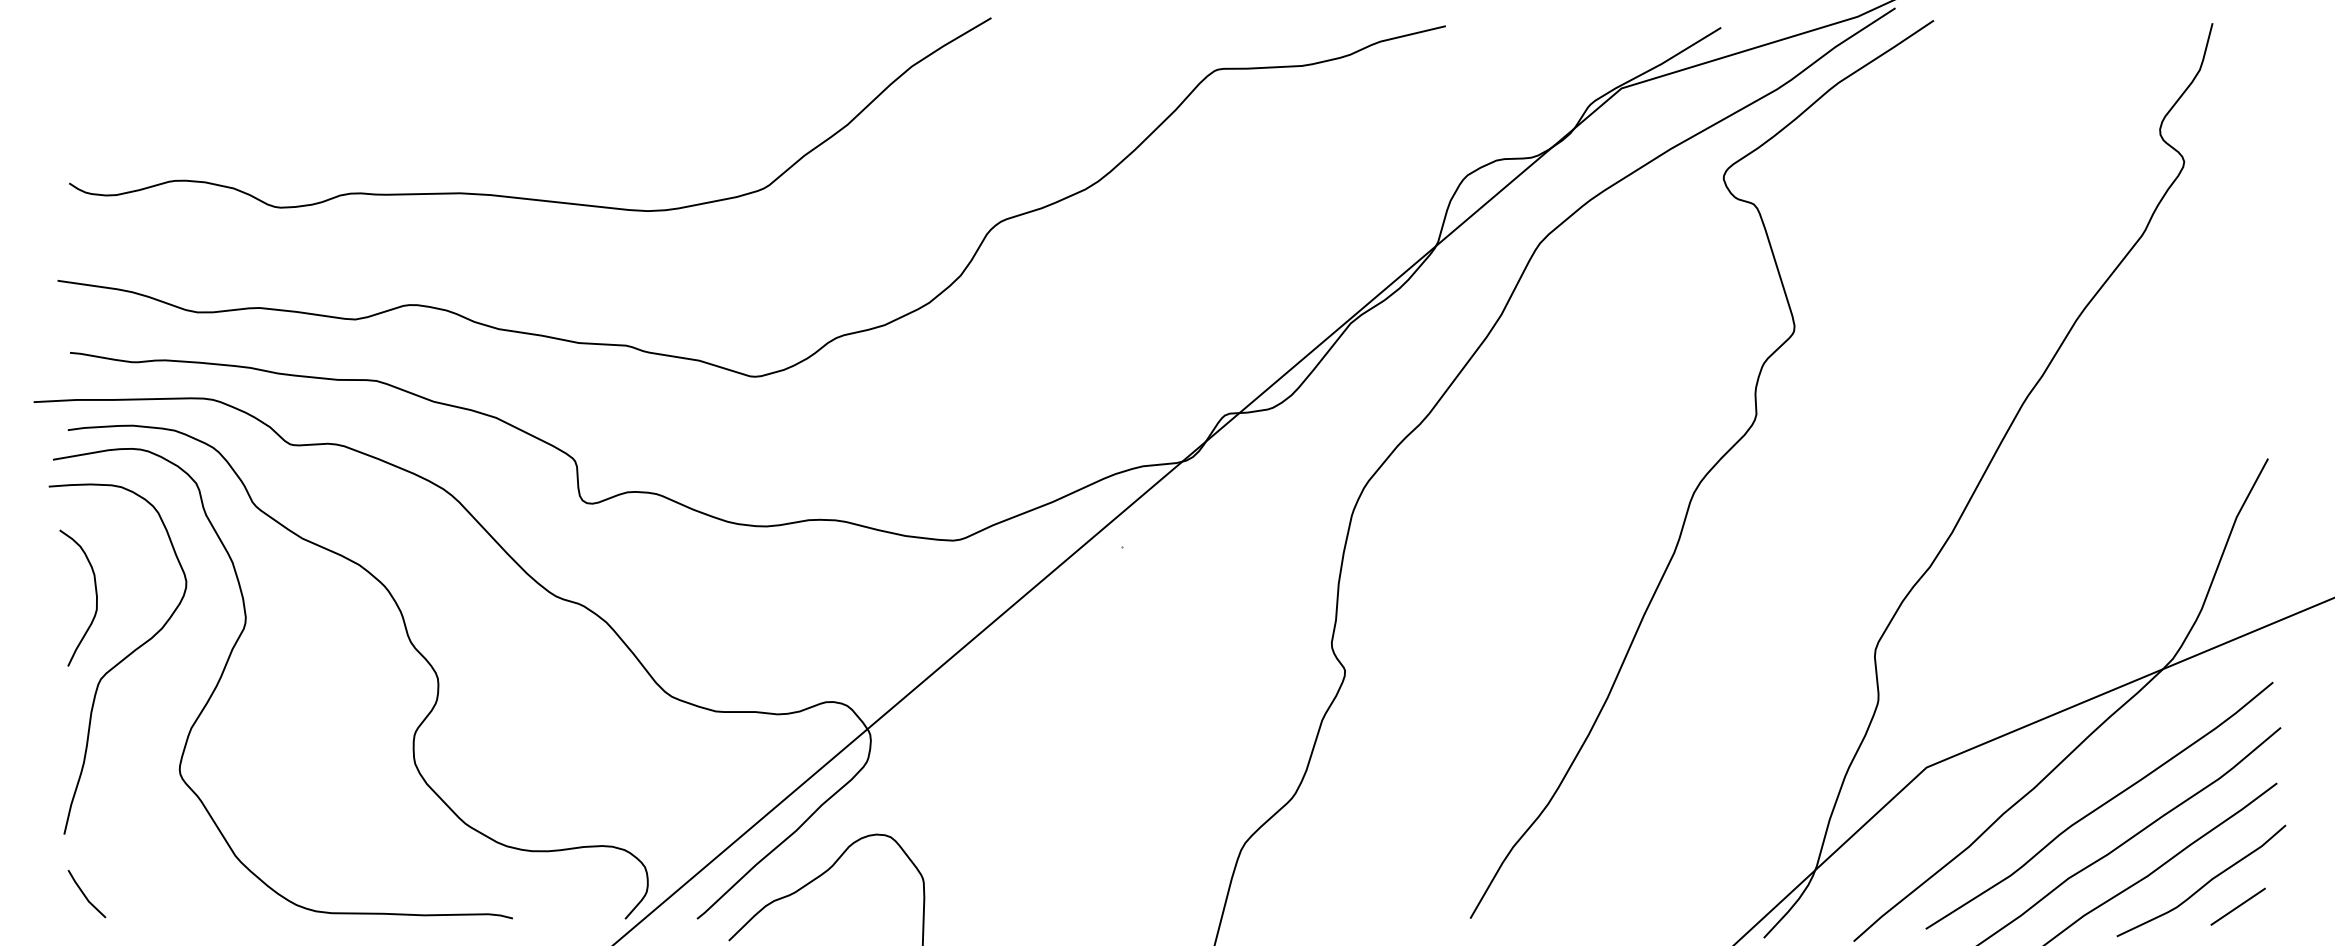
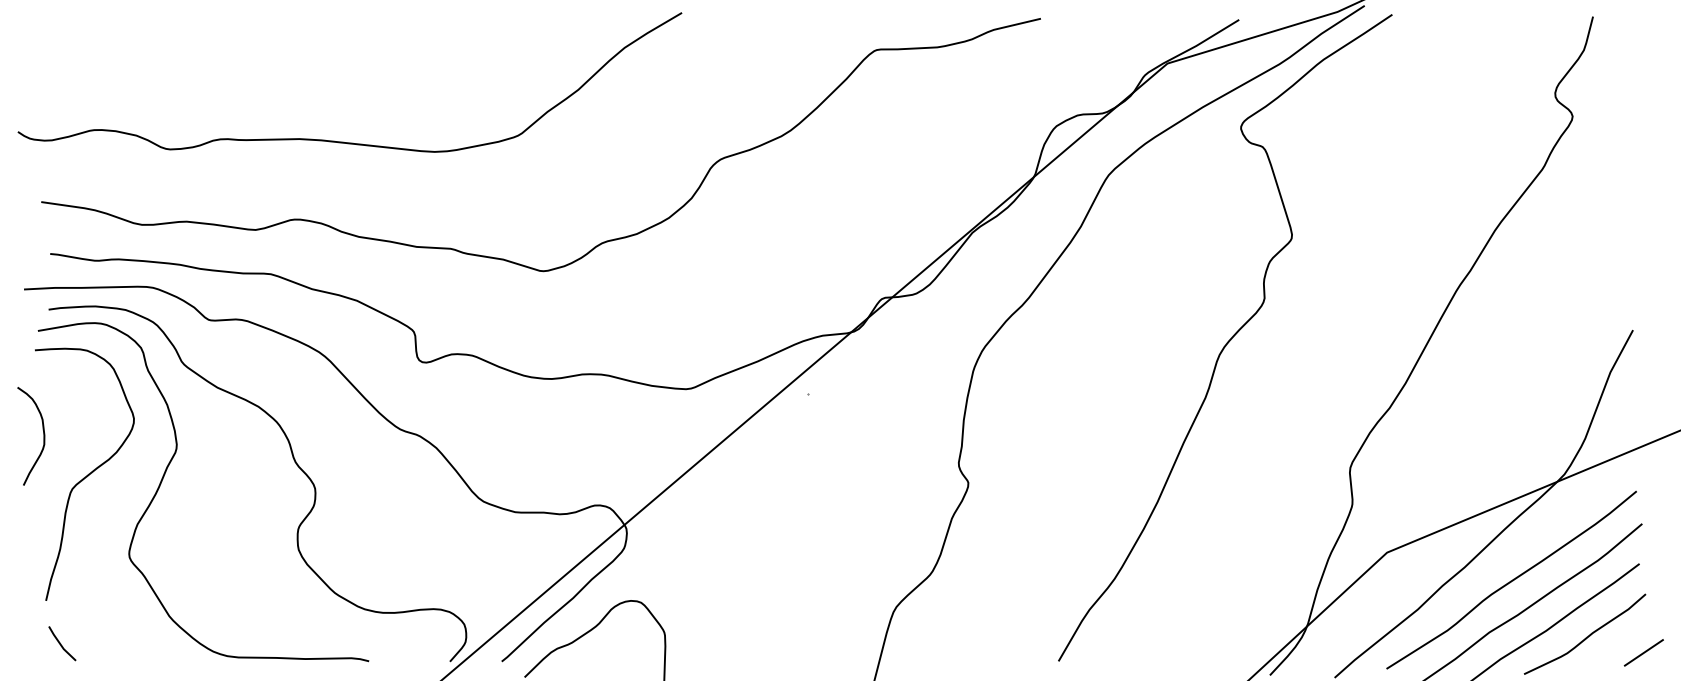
curve: (524, 197) -> (345, 142), moved
curve: (95, 594) -> (43, 433), moved
line: (2237, 906) -> (1643, 652), moved

